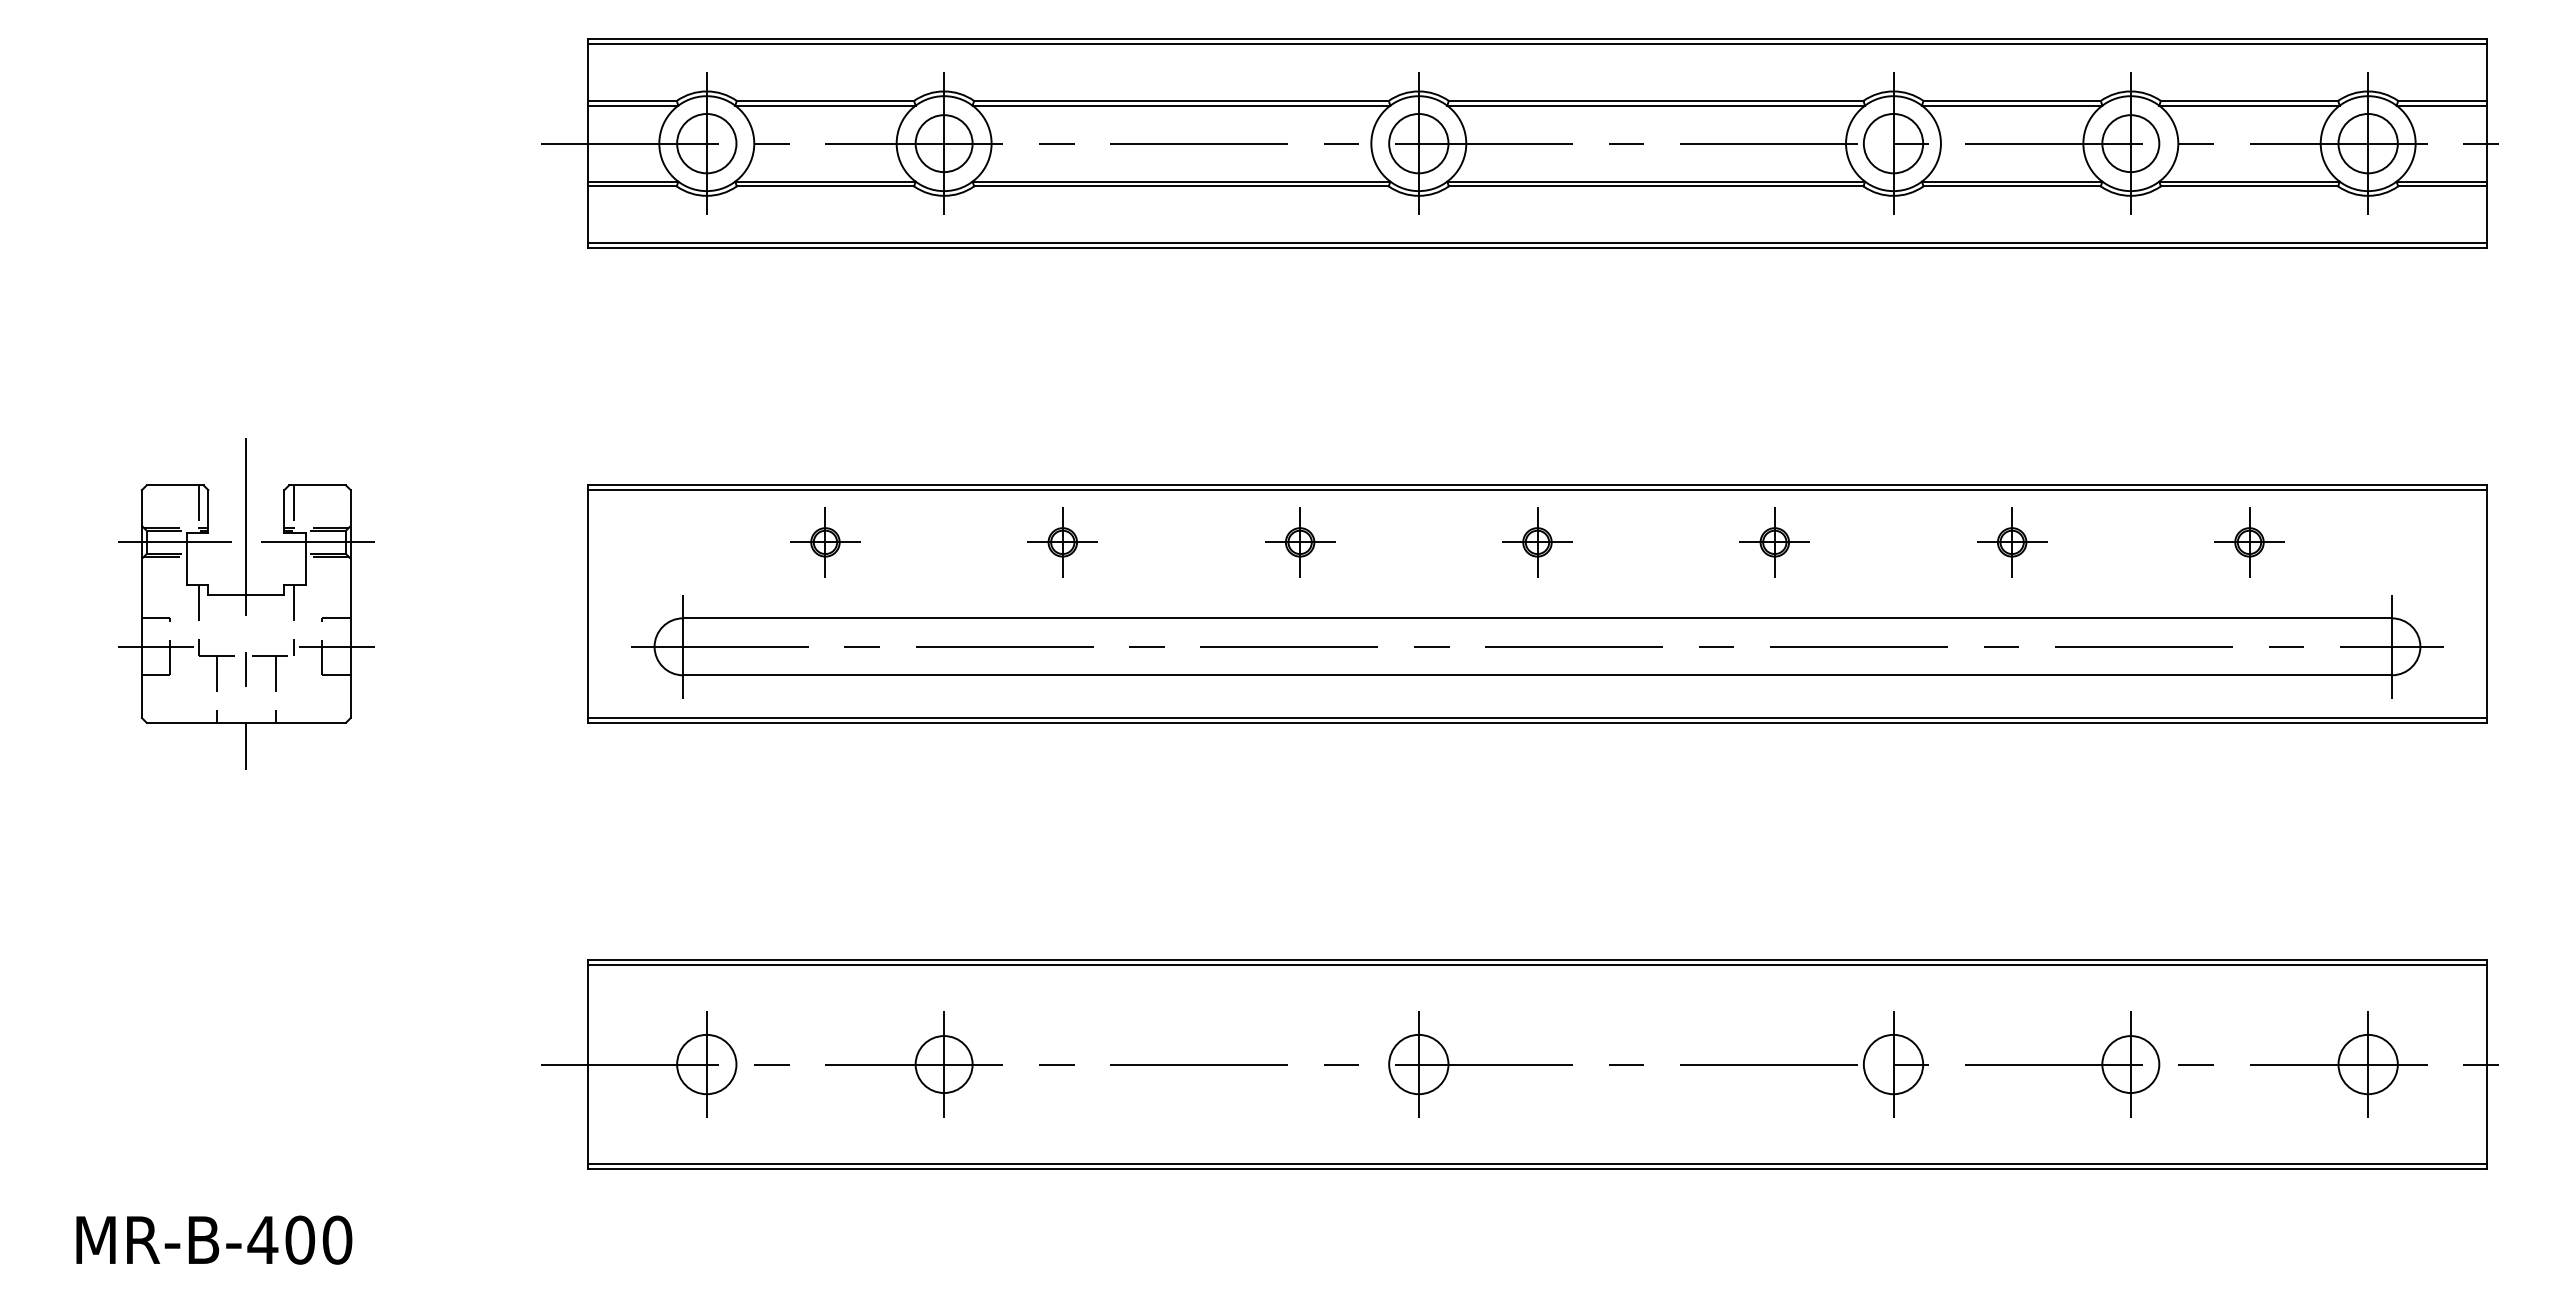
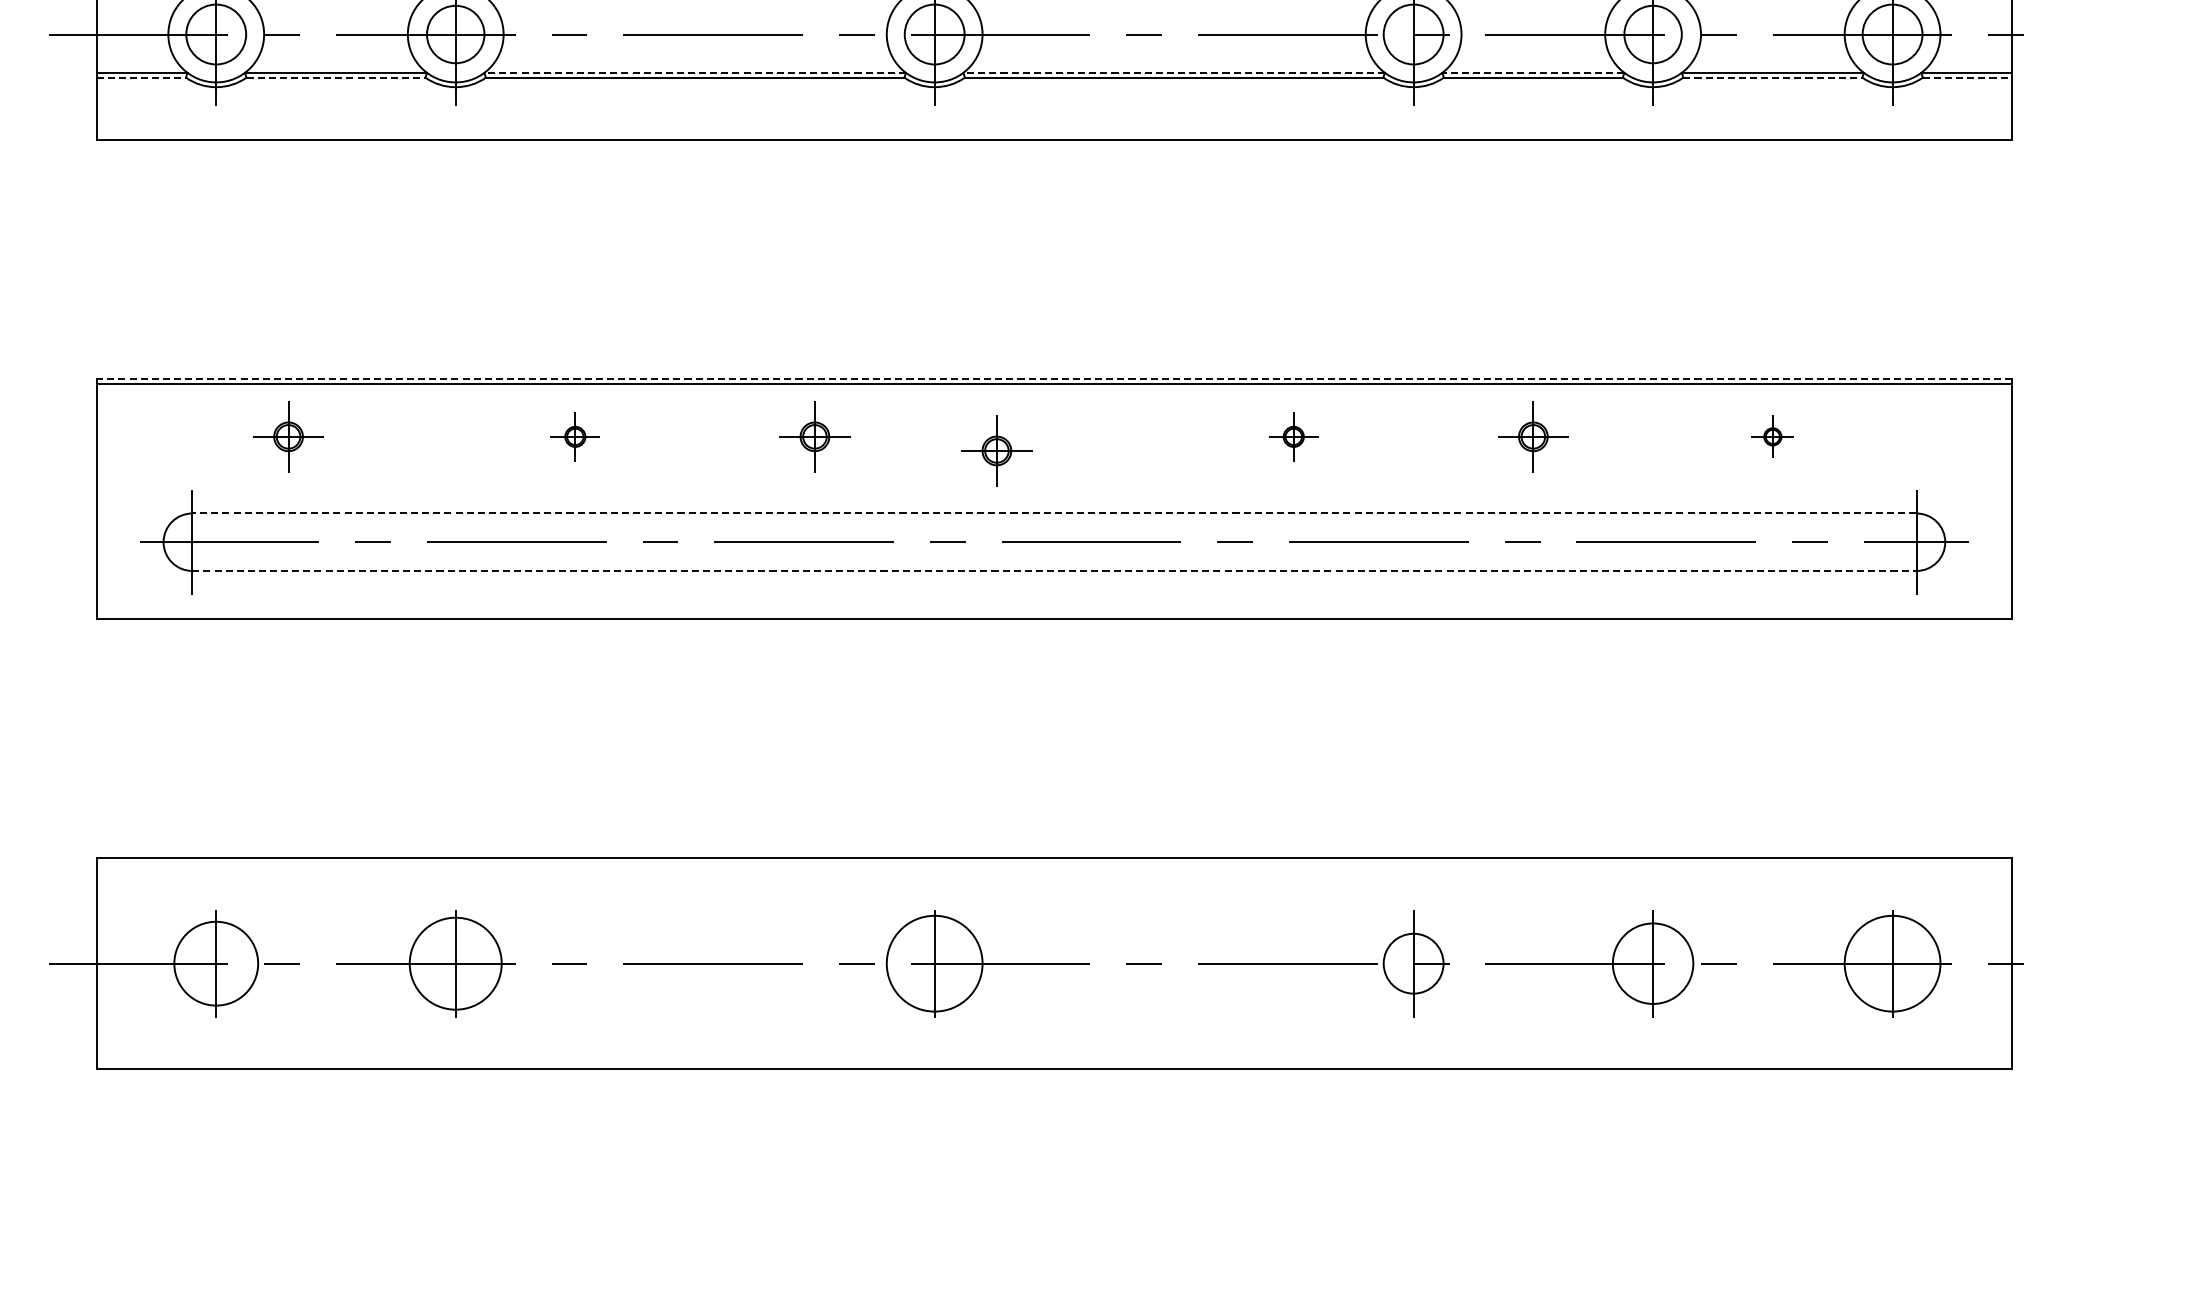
line: (1181, 181) -> (695, 72), solid -> dashed
line: (1656, 181) -> (1174, 72), solid -> dashed
line: (2011, 181) -> (1532, 72), solid -> dashed
line: (632, 186) -> (141, 77), solid -> dashed
line: (825, 186) -> (336, 77), solid -> dashed
line: (2249, 186) -> (1772, 77), solid -> dashed
line: (2443, 186) -> (1968, 77), solid -> dashed
line: (1537, 243) -> (1054, 135), removed
line: (1536, 485) -> (1053, 379), solid -> dashed
part: (825, 542) -> (288, 436), moved
part: (1062, 542) -> (575, 436), size x0.7
part: (1537, 542) -> (996, 451), moved
part: (1774, 542) -> (1293, 436), size x0.7
part: (2249, 542) -> (1772, 436), size x0.6
line: (1536, 618) -> (1053, 513), solid -> dashed
line: (1537, 675) -> (1054, 571), solid -> dashed
line: (1537, 718) -> (1054, 614), removed
line: (1537, 964) -> (1054, 862), removed
circle: (706, 1064) -> (215, 963), size x1.4
circle: (943, 1064) -> (455, 963), size x1.6
circle: (1418, 1064) -> (934, 963), size x1.6
circle: (2130, 1064) -> (1652, 963), size x1.4
circle: (2367, 1064) -> (1891, 963), size x1.6
line: (1537, 1164) -> (1054, 1064), removed

